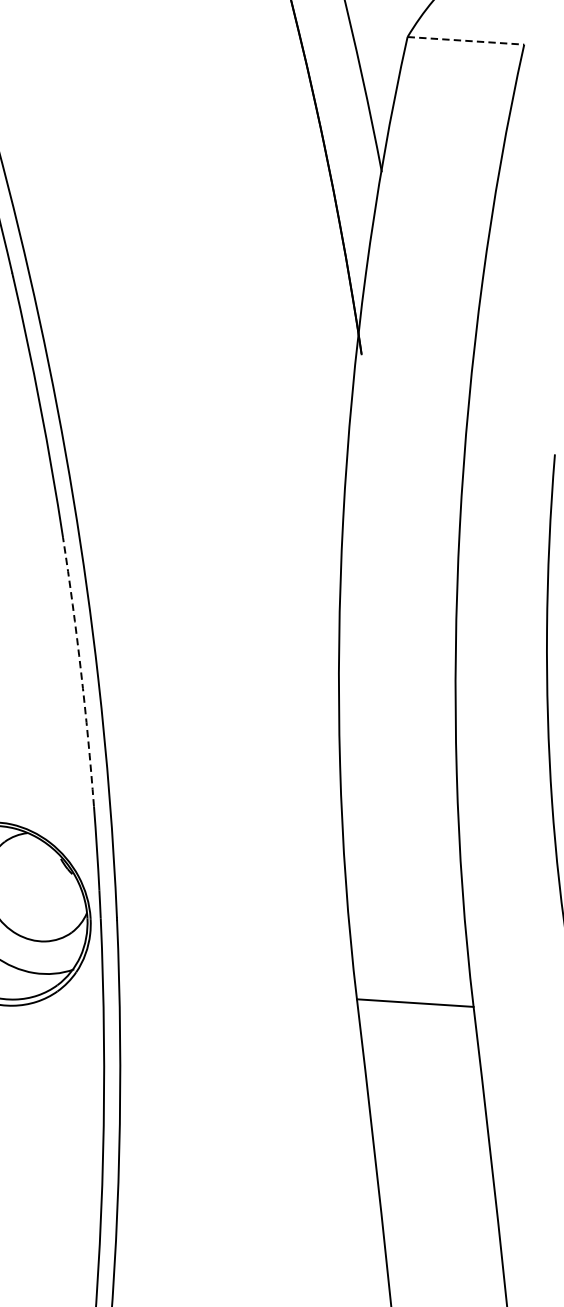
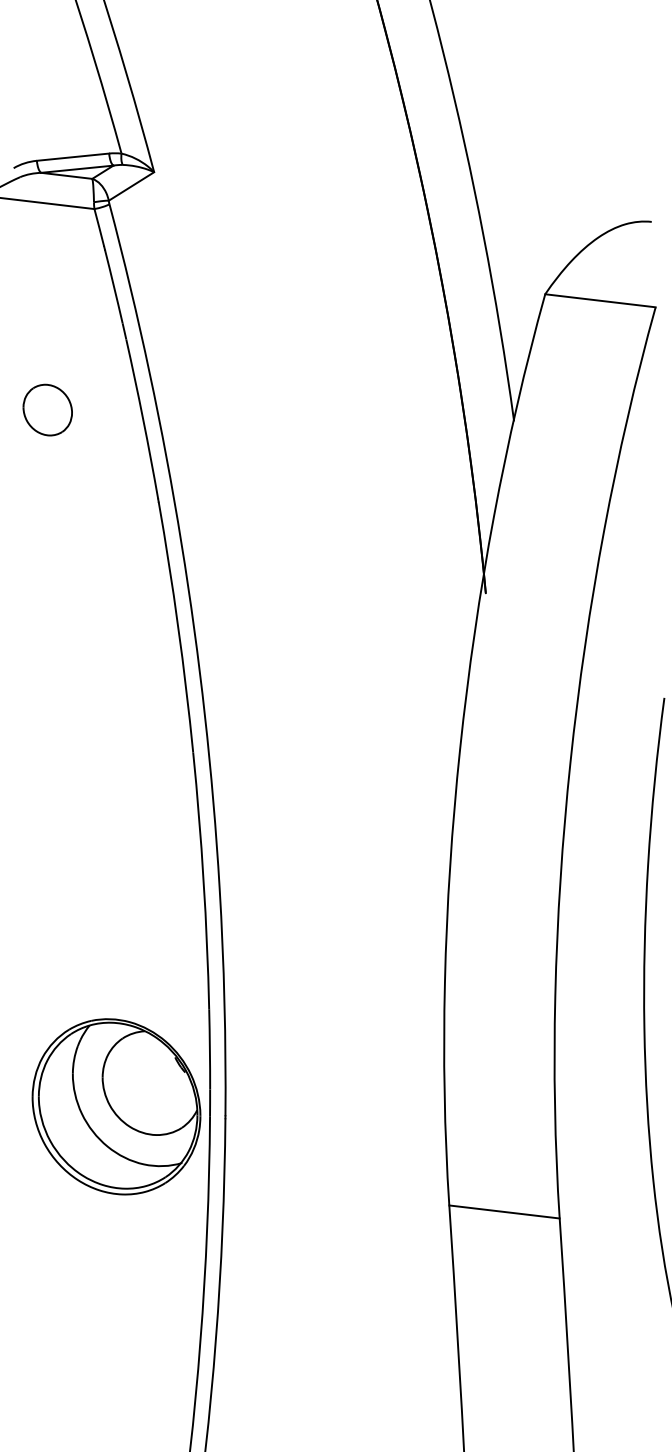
line: (465, 40) -> (600, 300), dashed -> solid
arc: (80, 671) -> (203, 880), dashed -> solid

